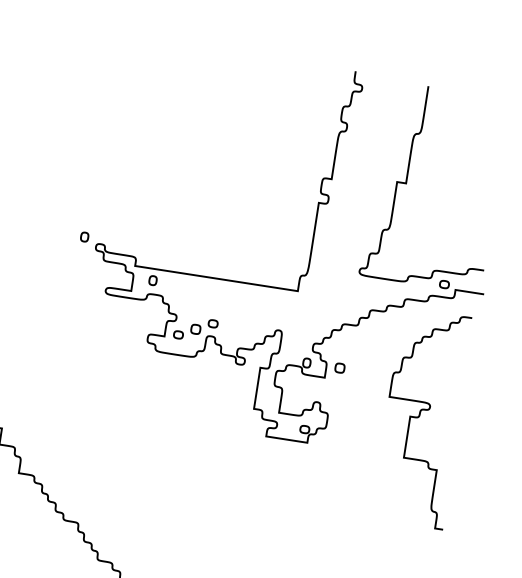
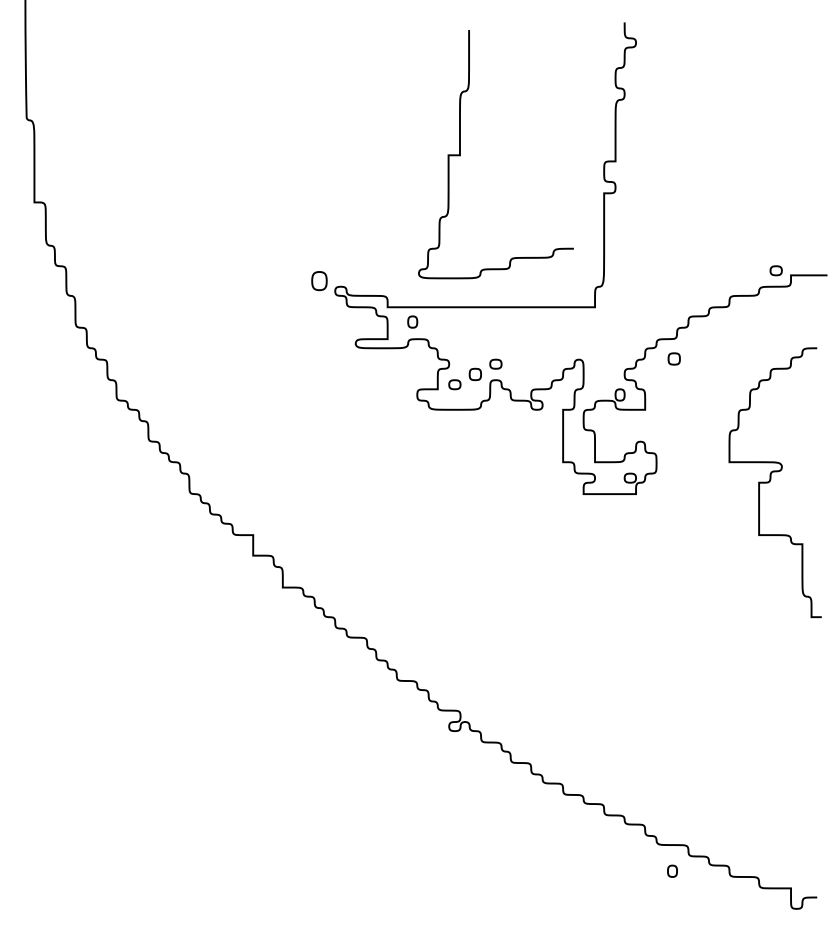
curve: (406, 182) -> (460, 154), moved
part: (84, 236) -> (318, 280), size x1.6
part: (339, 367) -> (673, 358), moved
curve: (419, 417) -> (770, 481), moved

